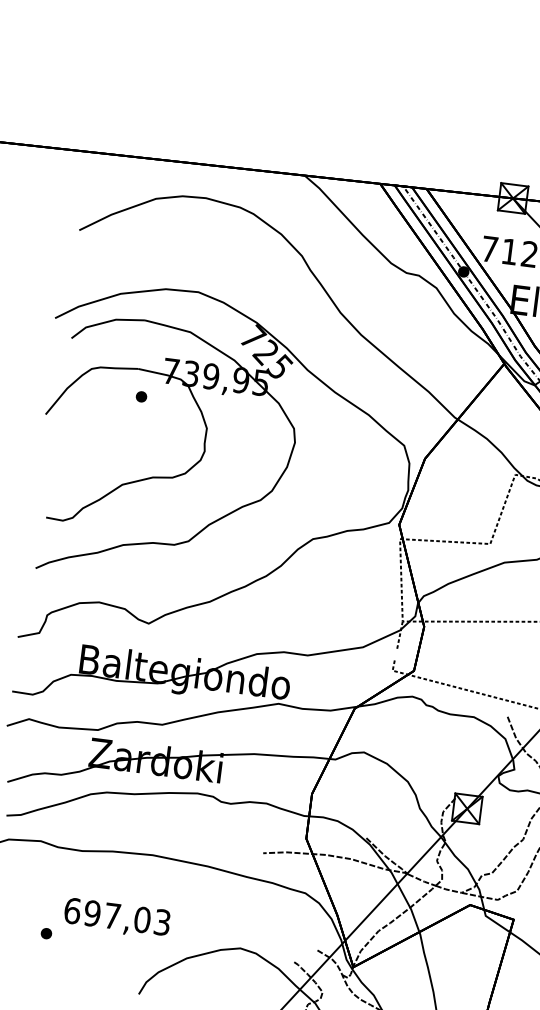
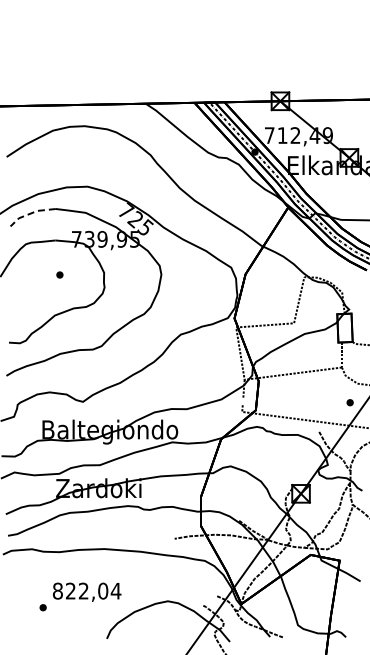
line: (104, 322) -> (30, 213), solid -> dashed
part: (140, 395) -> (59, 274), moved
text: (118, 915) -> (87, 590), 697,03 -> 822,04

